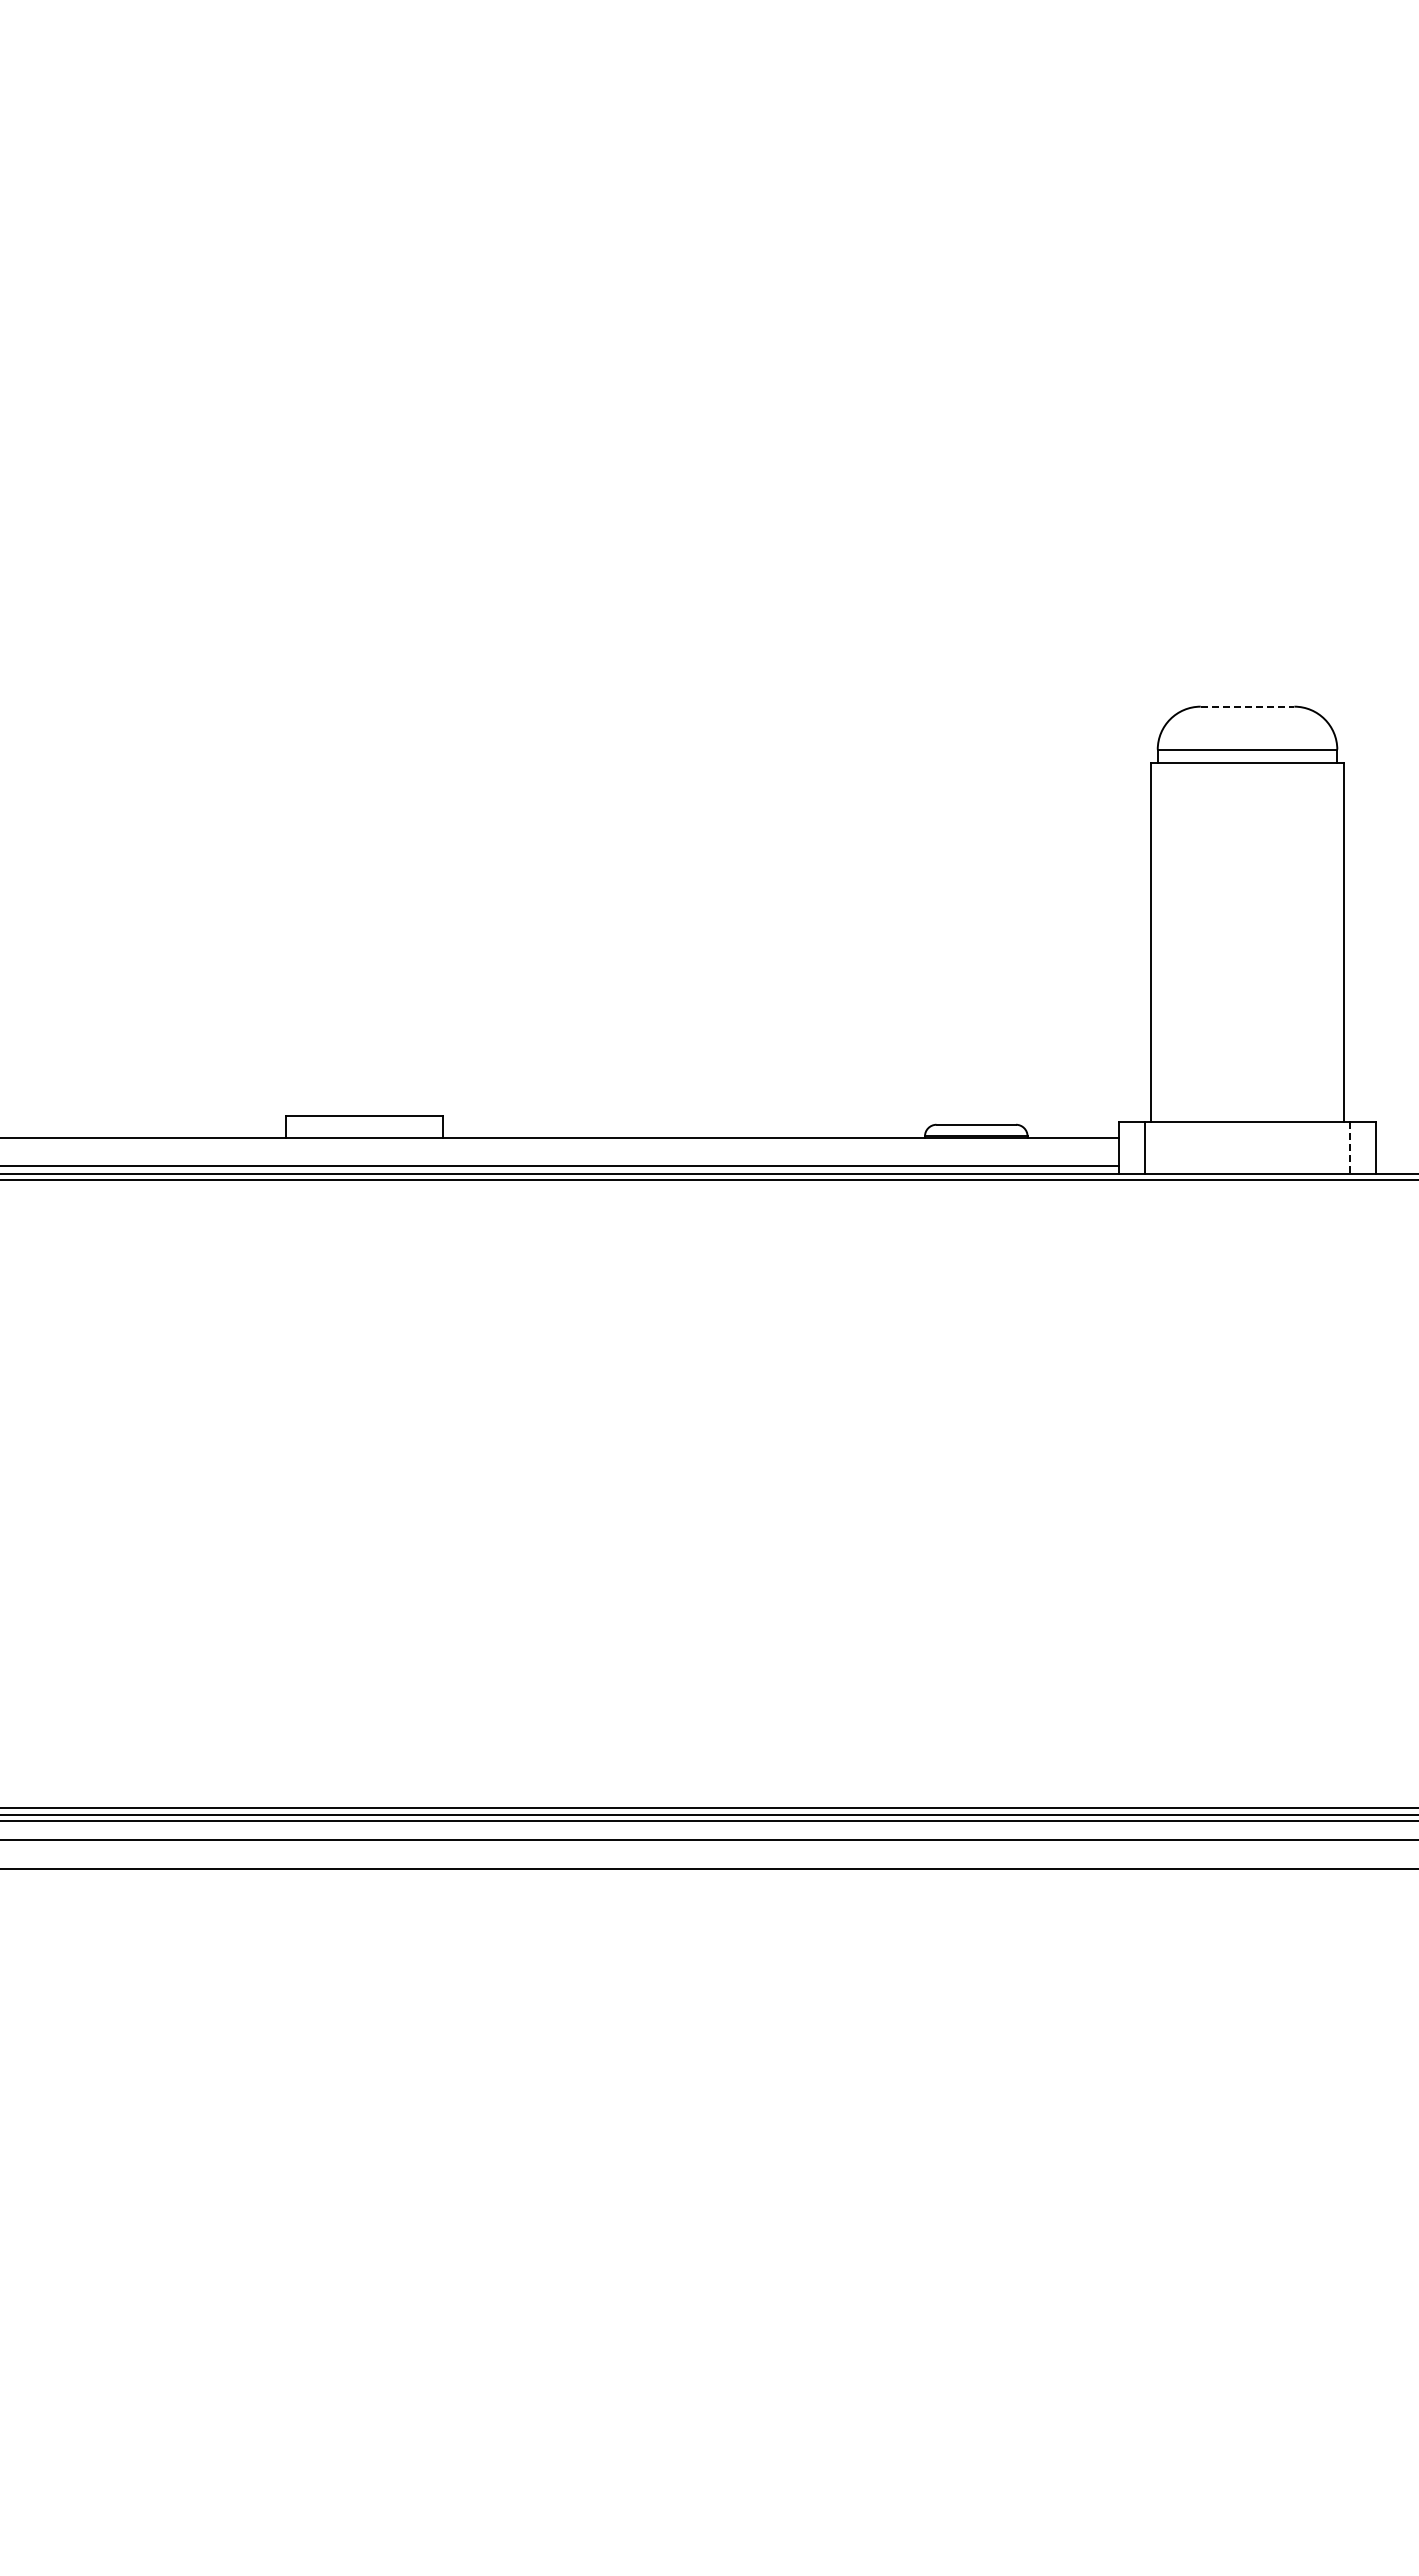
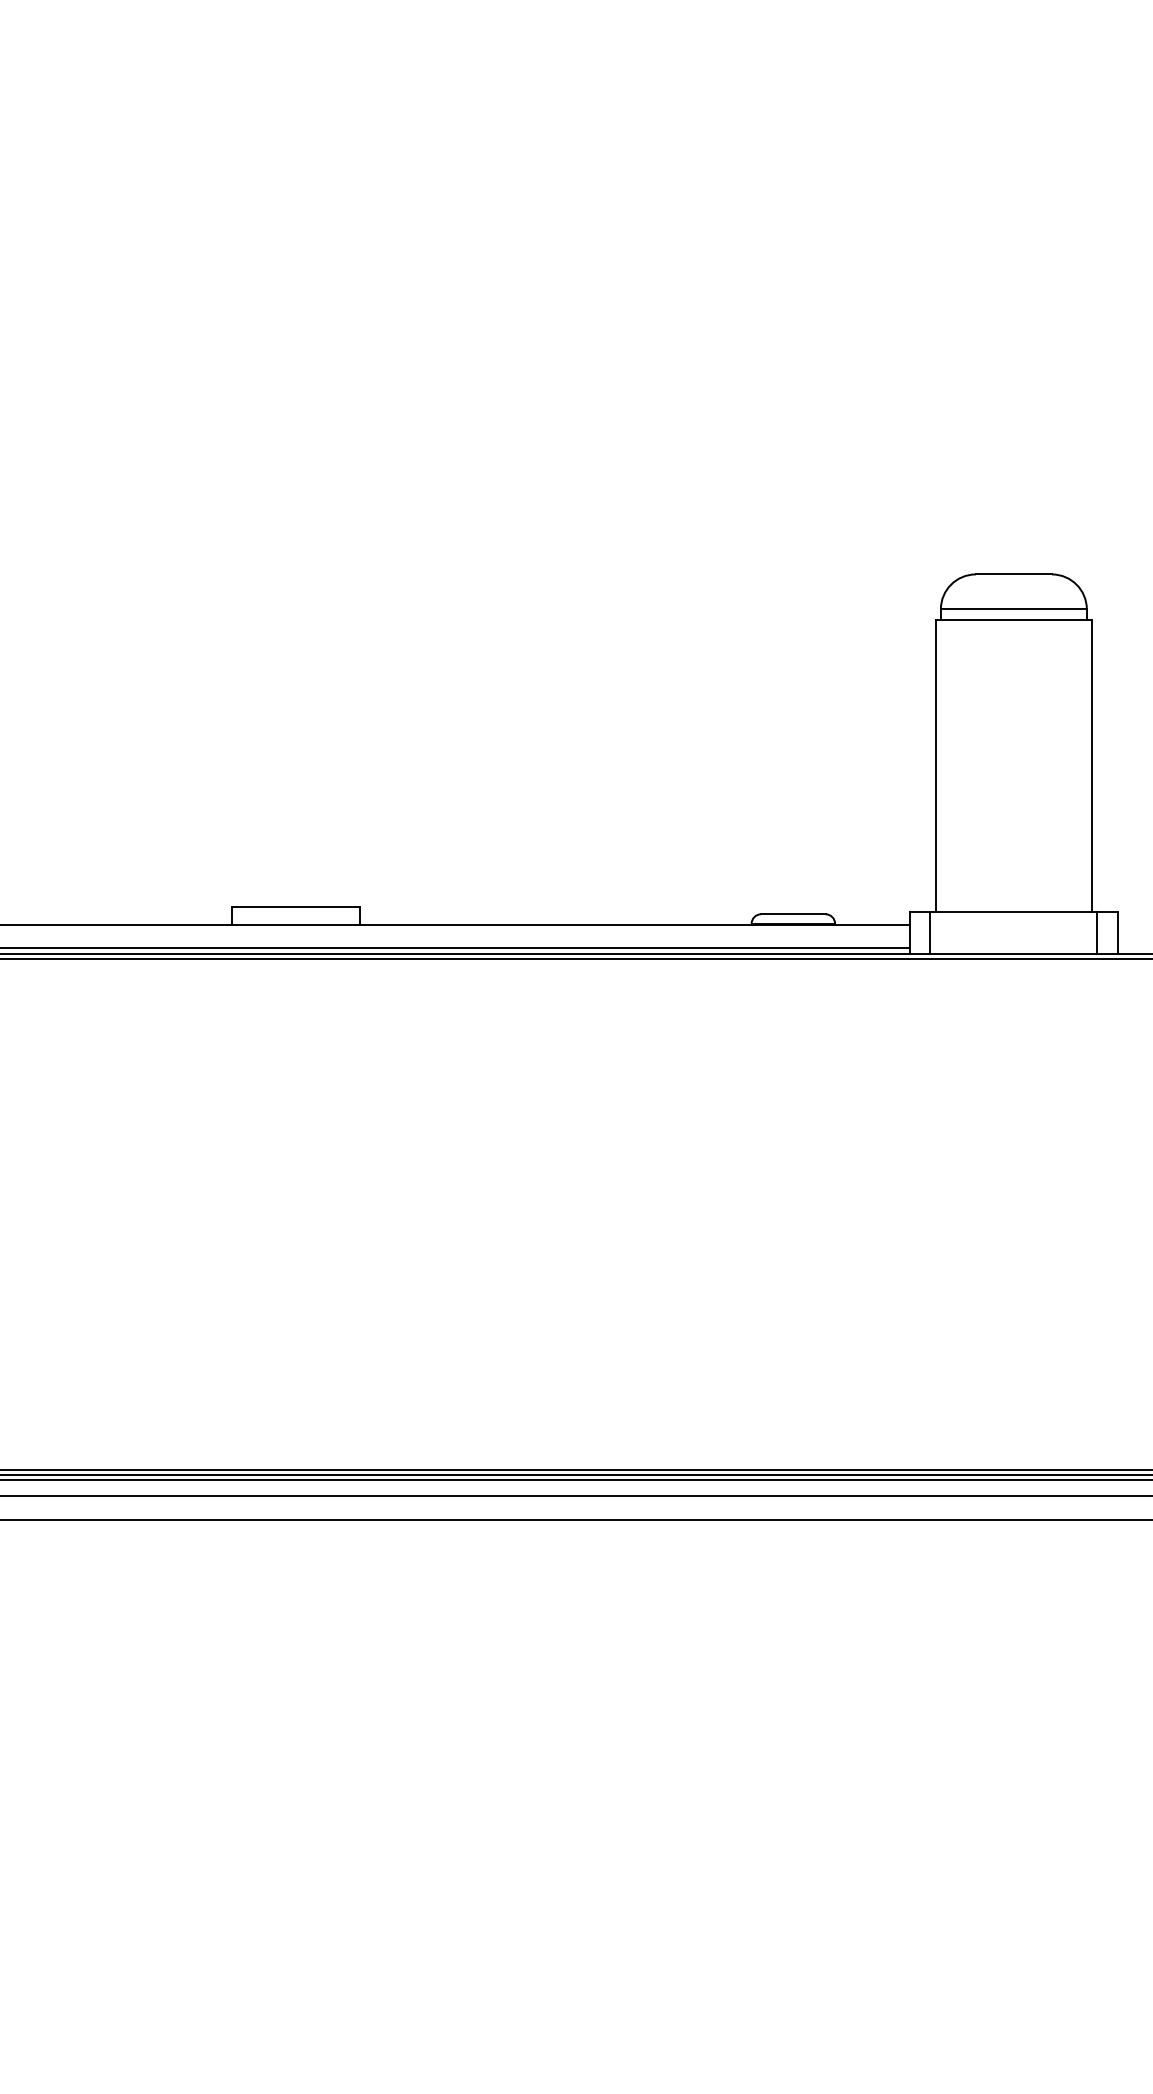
line: (1247, 706) -> (1013, 574), dashed -> solid
line: (1350, 1147) -> (1097, 932), dashed -> solid

